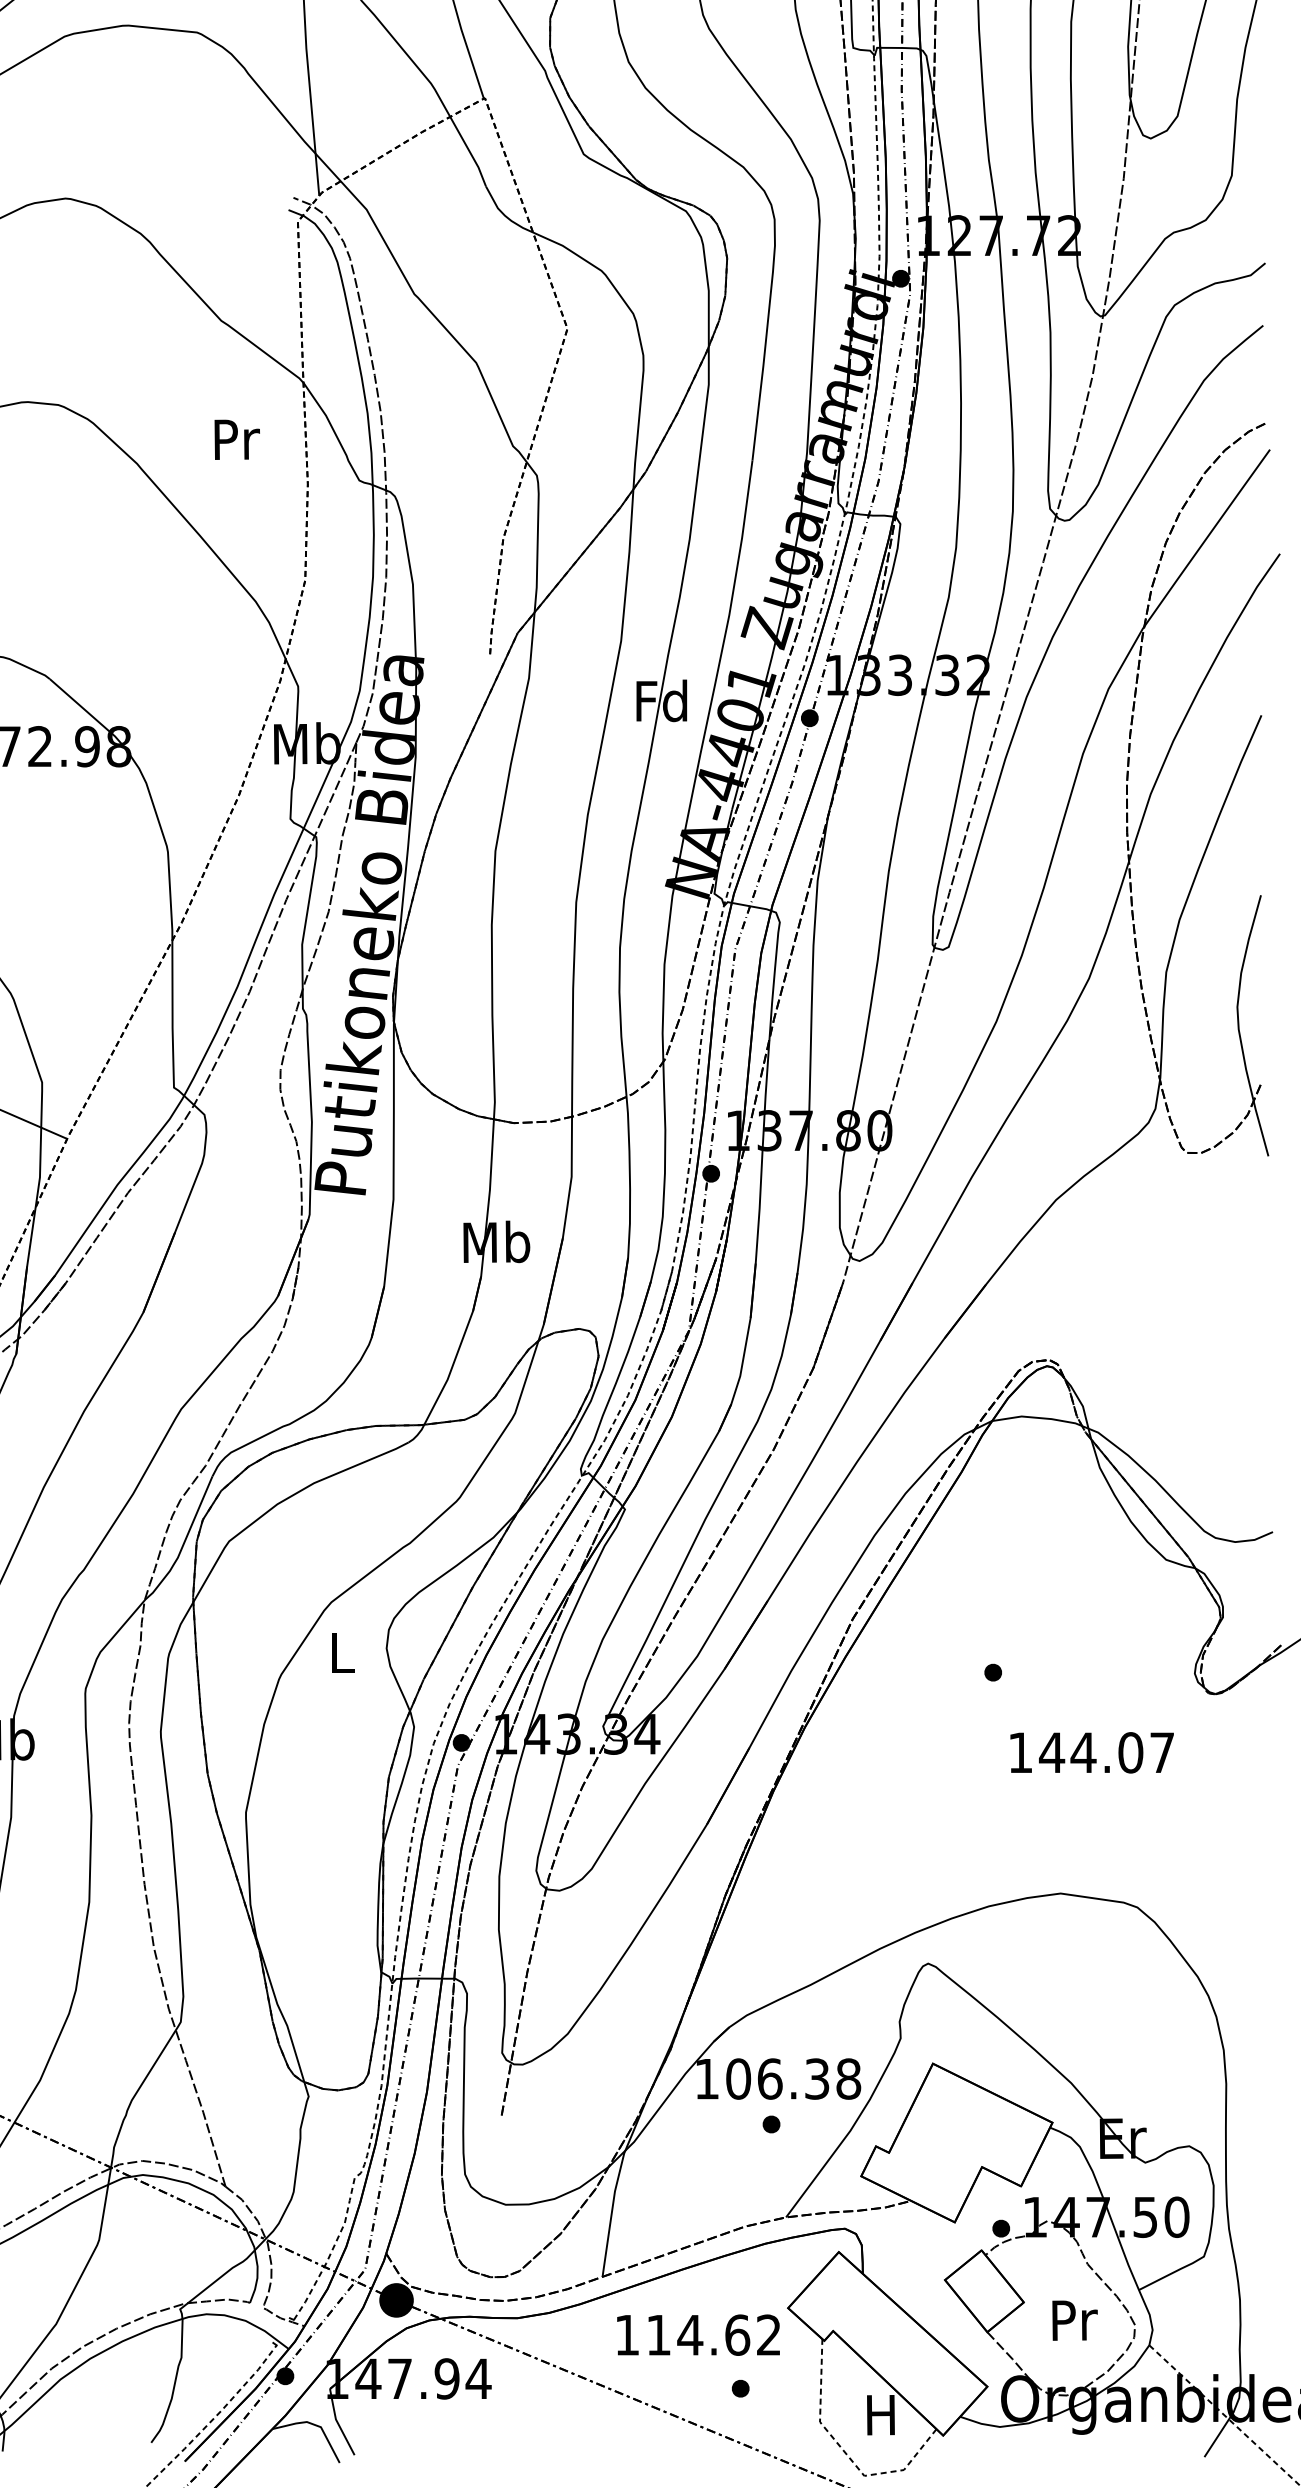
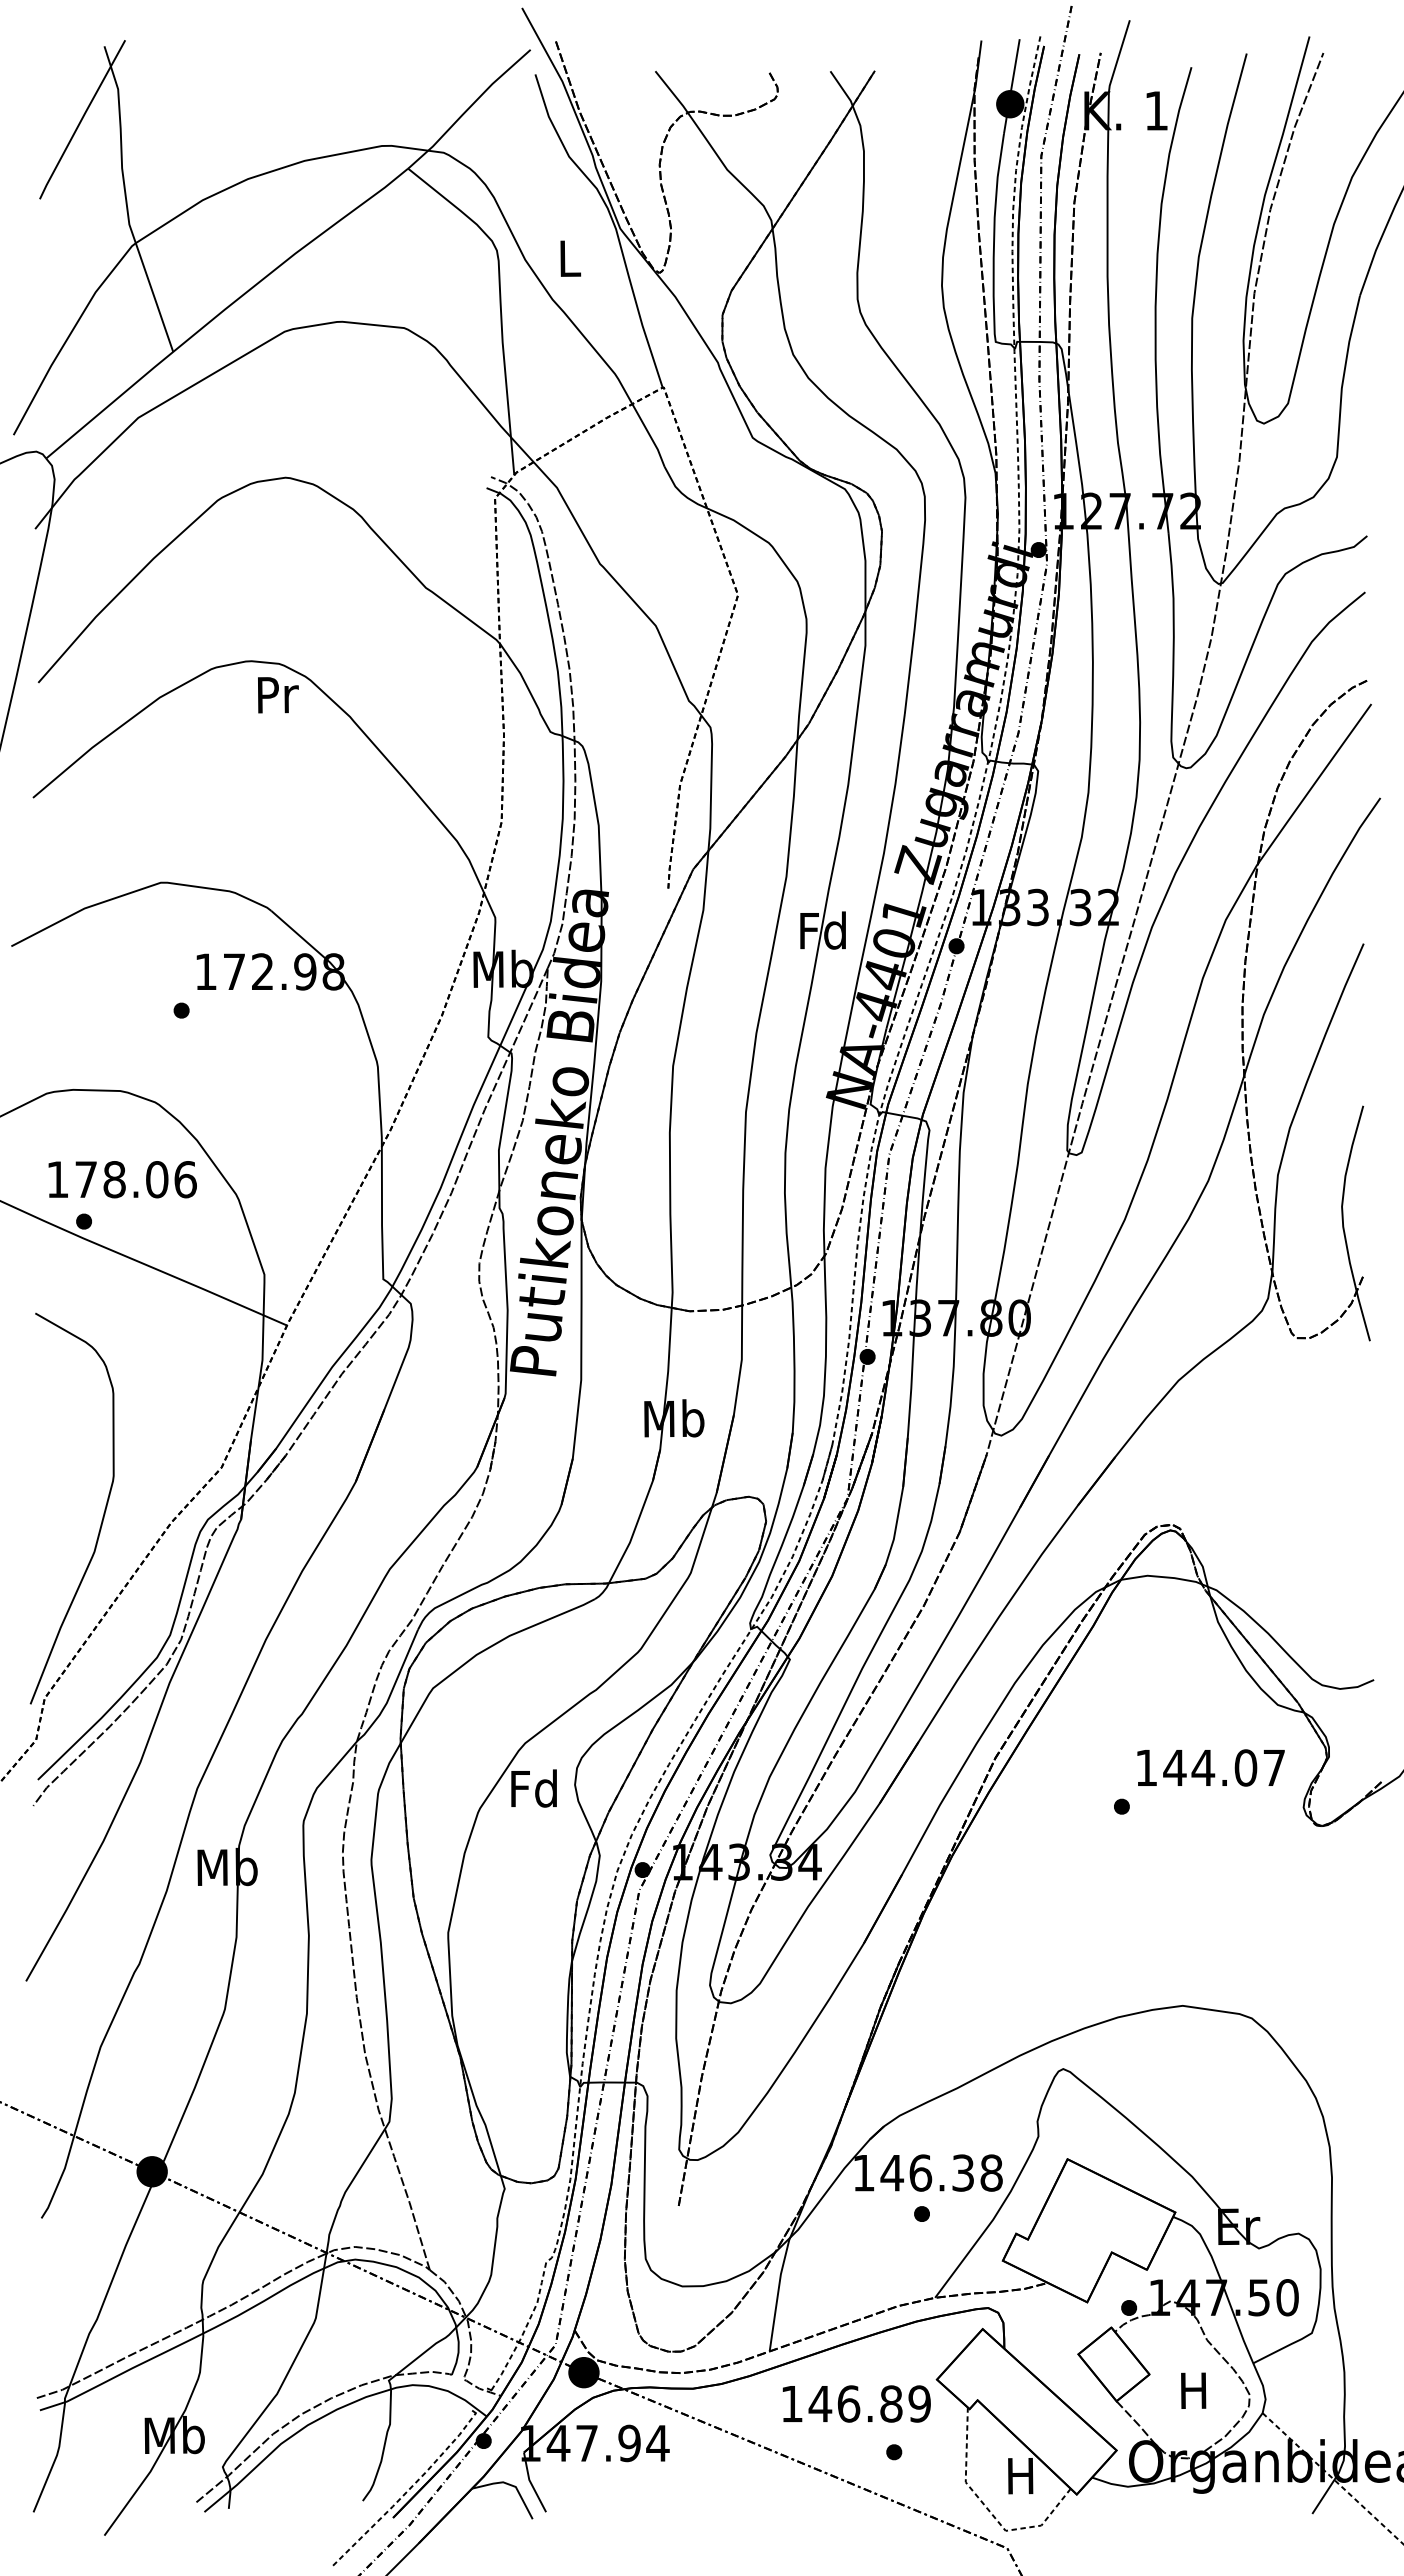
text: (237, 440) -> (278, 695), moved
text: (340, 1652) -> (533, 1788), L -> Fd
text: (1091, 1752) -> (1210, 1767), moved
text: (738, 2078) -> (892, 2172), 106.38 -> 146.38
text: (1074, 2320) -> (1195, 2390), Pr -> H
text: (713, 2334) -> (869, 2403), 114.62 -> 146.89

